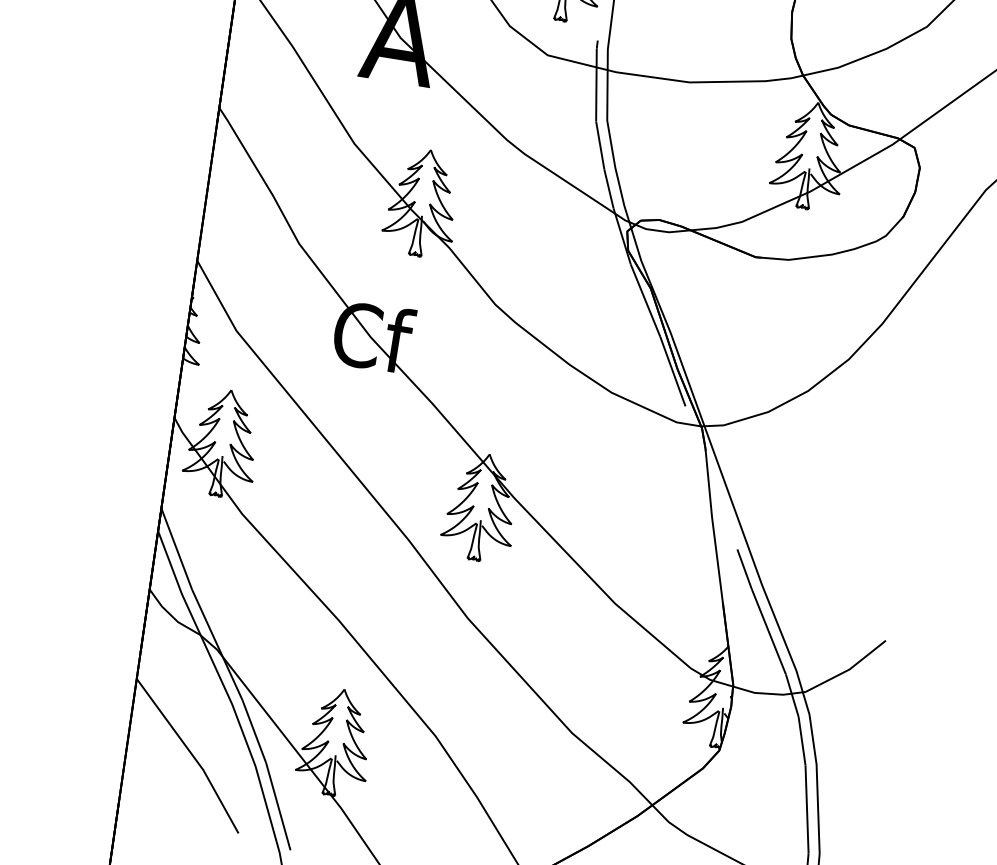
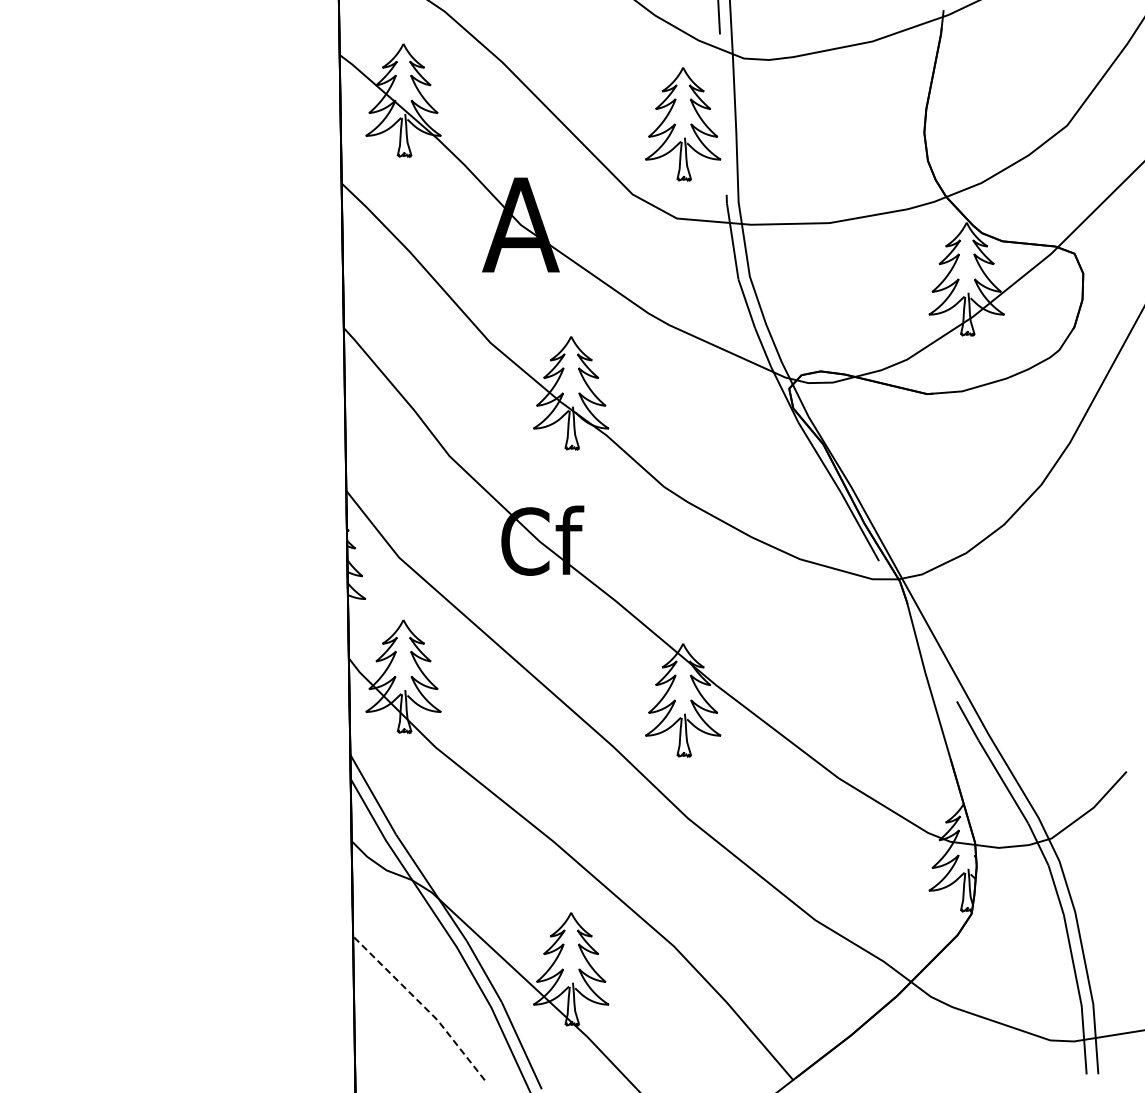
line: (191, 754) -> (422, 1005), solid -> dashed

